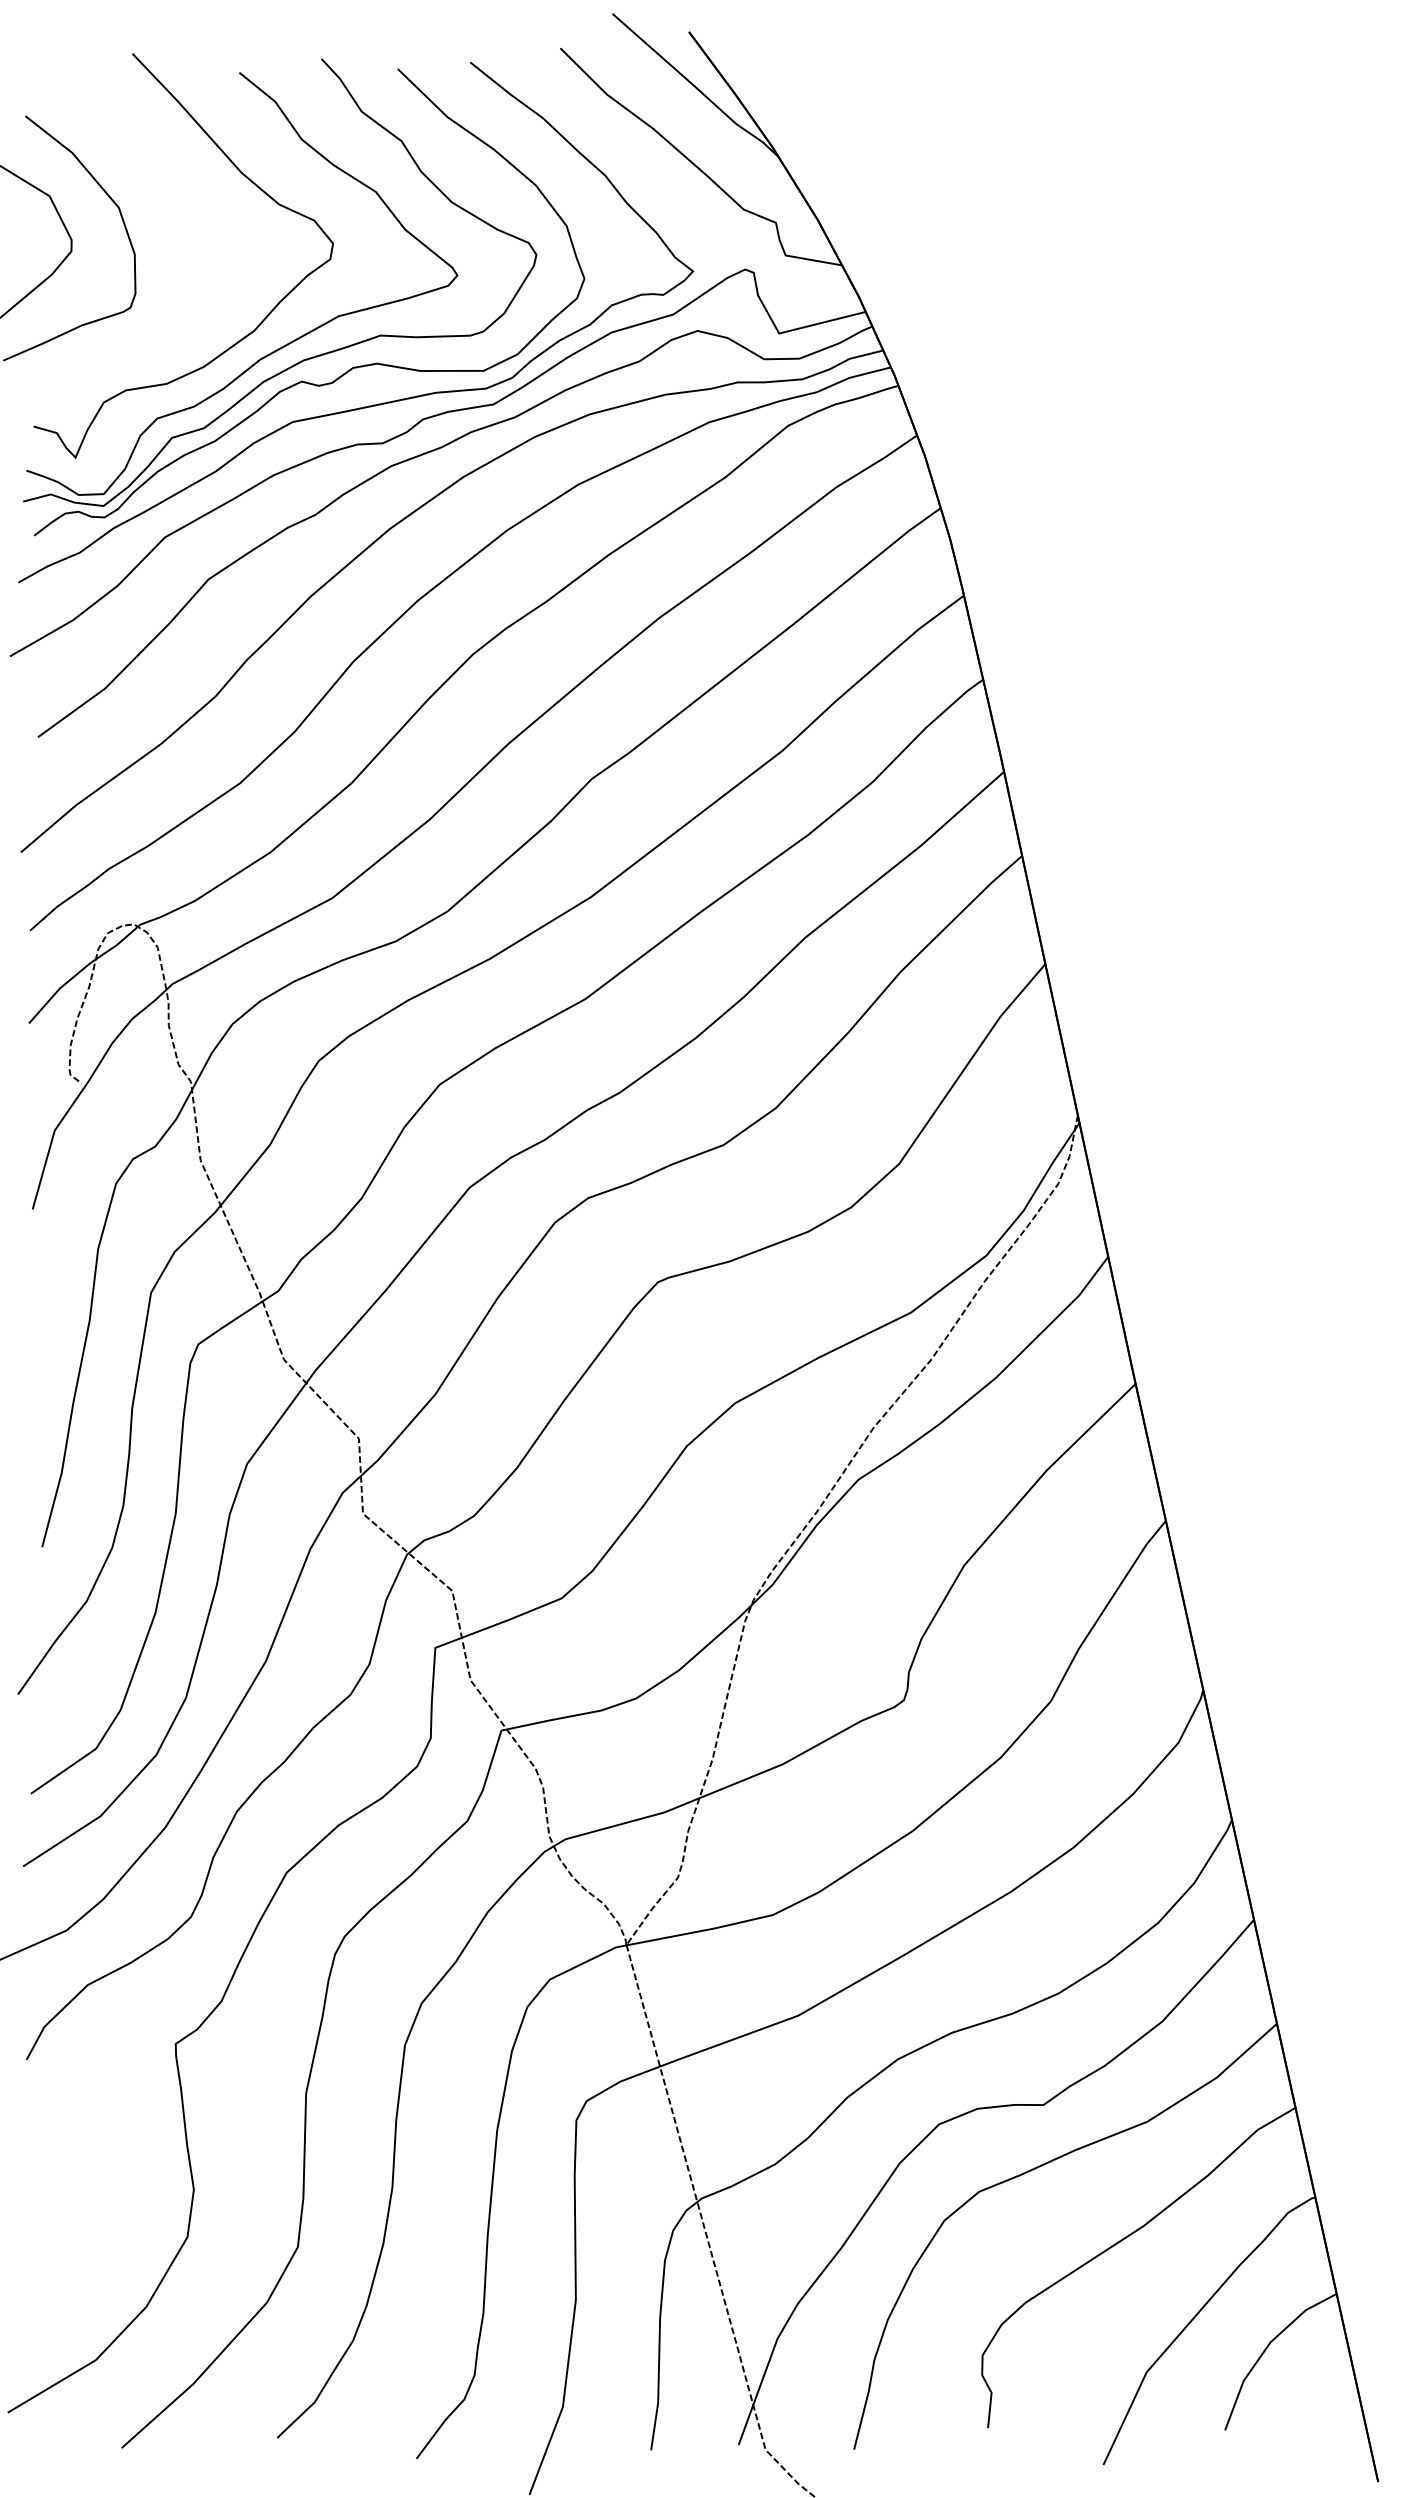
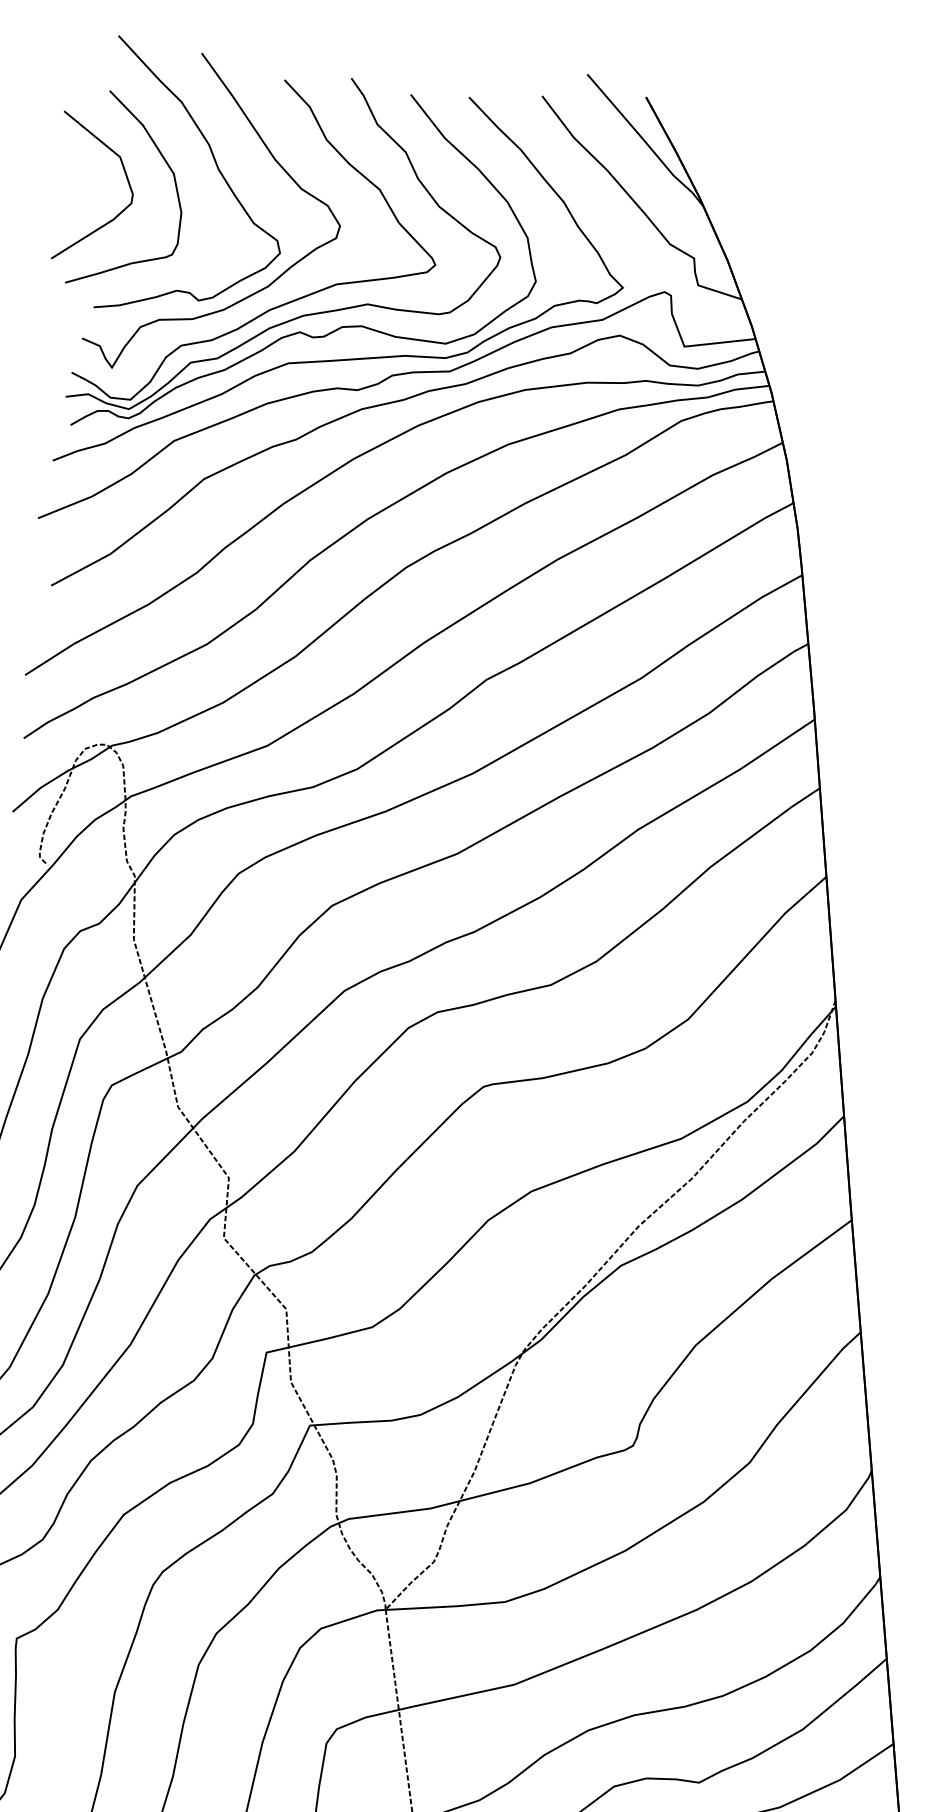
part: (172, 195) -> (217, 170), added

